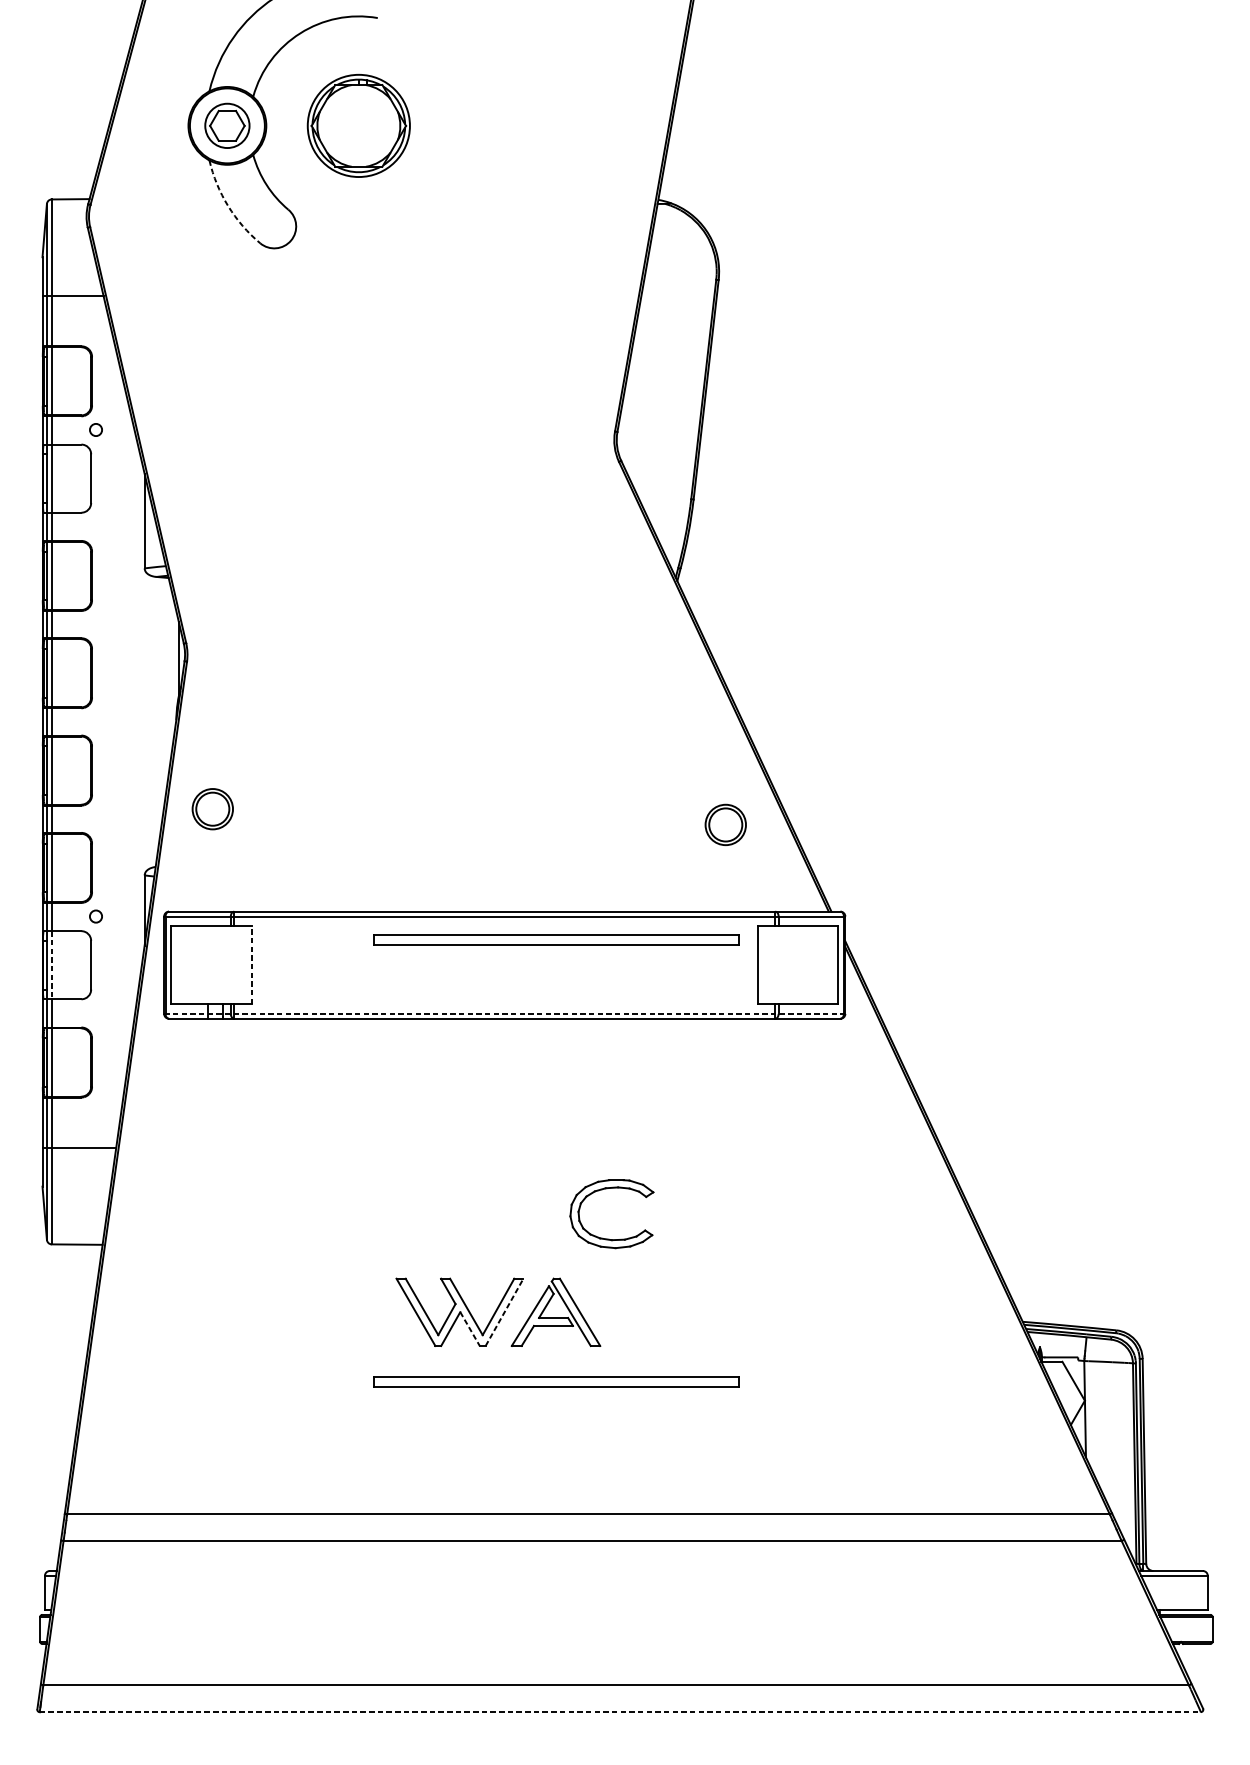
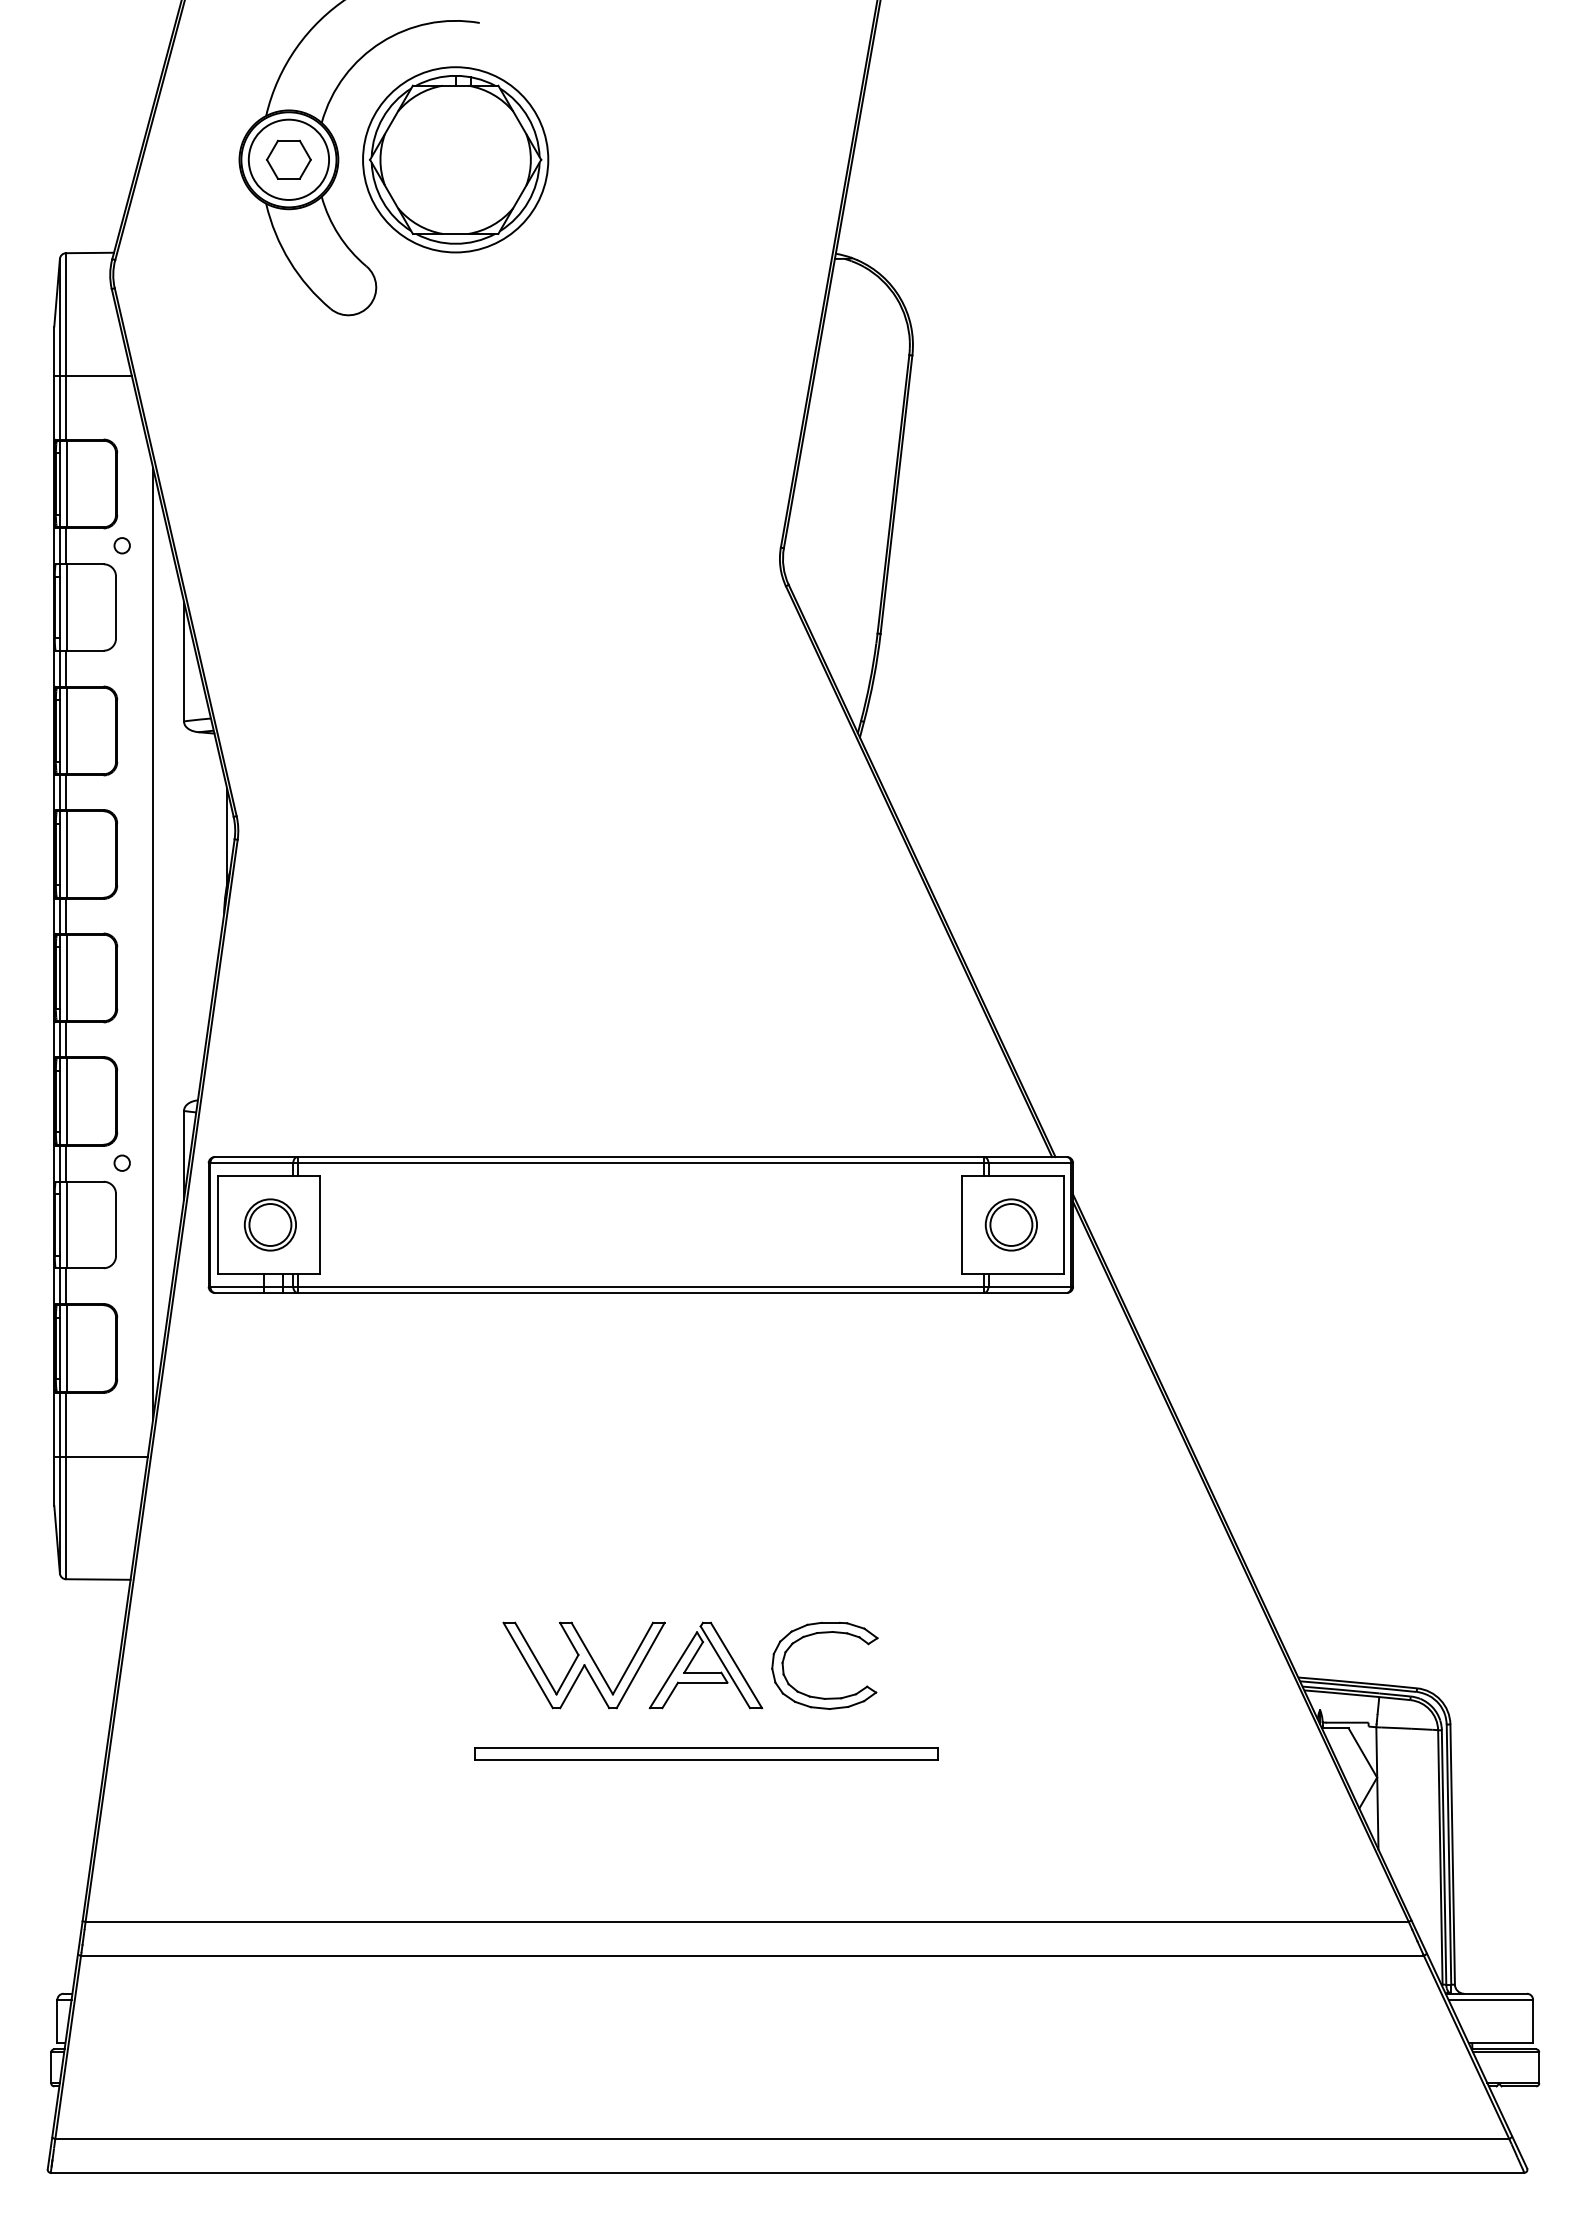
circle: (227, 125) -> (288, 159), size x1.43
part: (358, 125) -> (455, 159), size x1.43
arc: (227, 206) -> (289, 261), dashed -> solid
line: (120, 743) -> (153, 943), added
part: (212, 808) -> (269, 1224), moved
part: (725, 824) -> (1010, 1224), moved
part: (556, 939) -> (706, 1192), removed
line: (251, 964) -> (319, 1224), dashed -> solid
line: (52, 965) -> (66, 1225), dashed -> solid
line: (505, 1013) -> (641, 1286), dashed -> solid
part: (606, 1238) -> (817, 1696), moved
line: (504, 1312) -> (640, 1665), dashed -> solid
line: (469, 1328) -> (596, 1686), dashed -> solid
line: (620, 1711) -> (787, 2172), dashed -> solid

